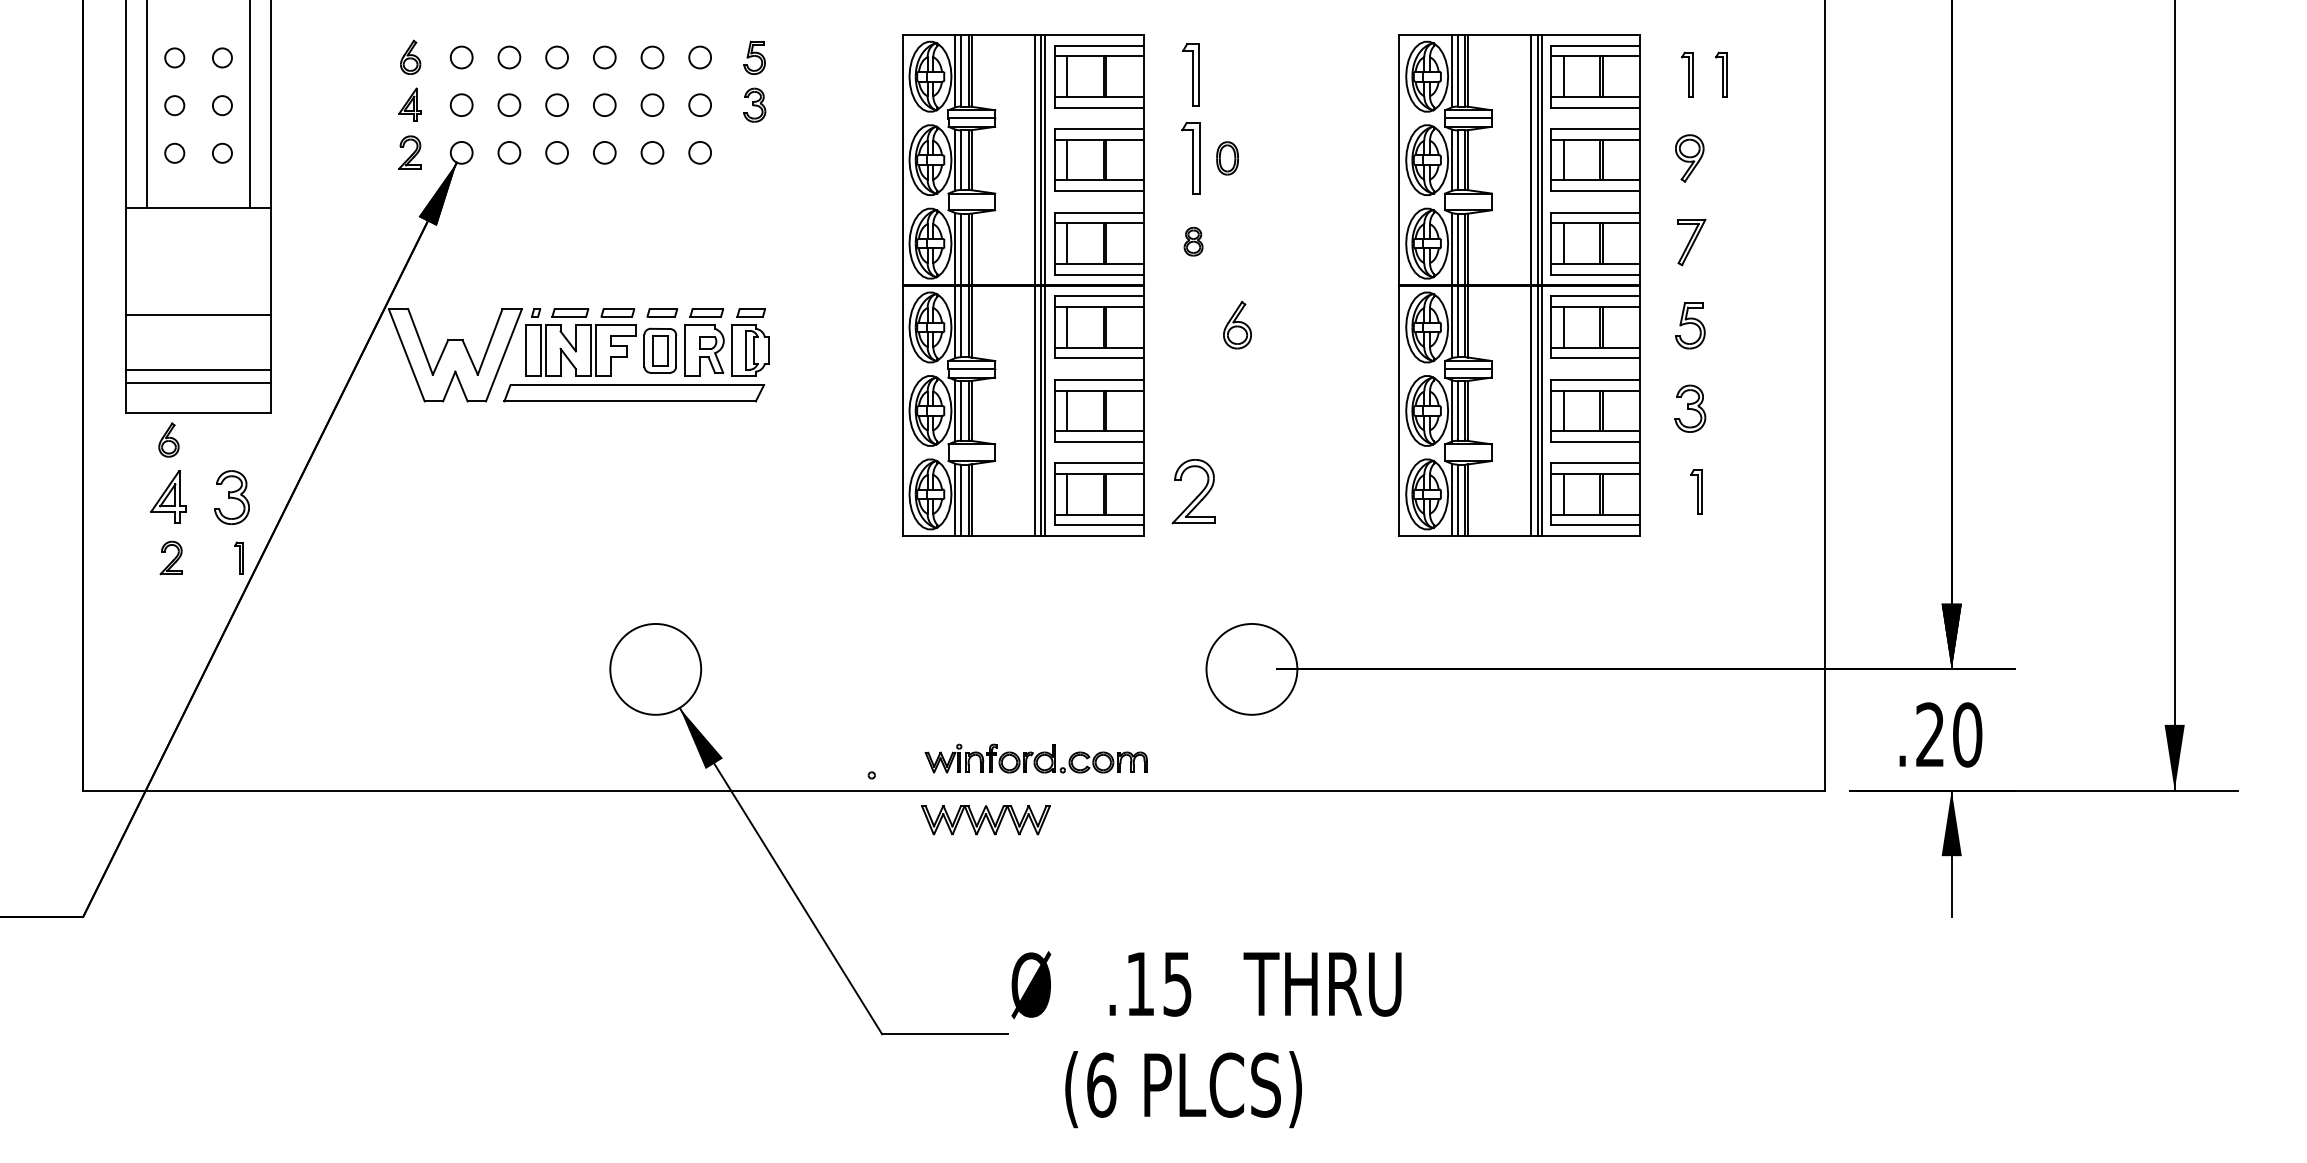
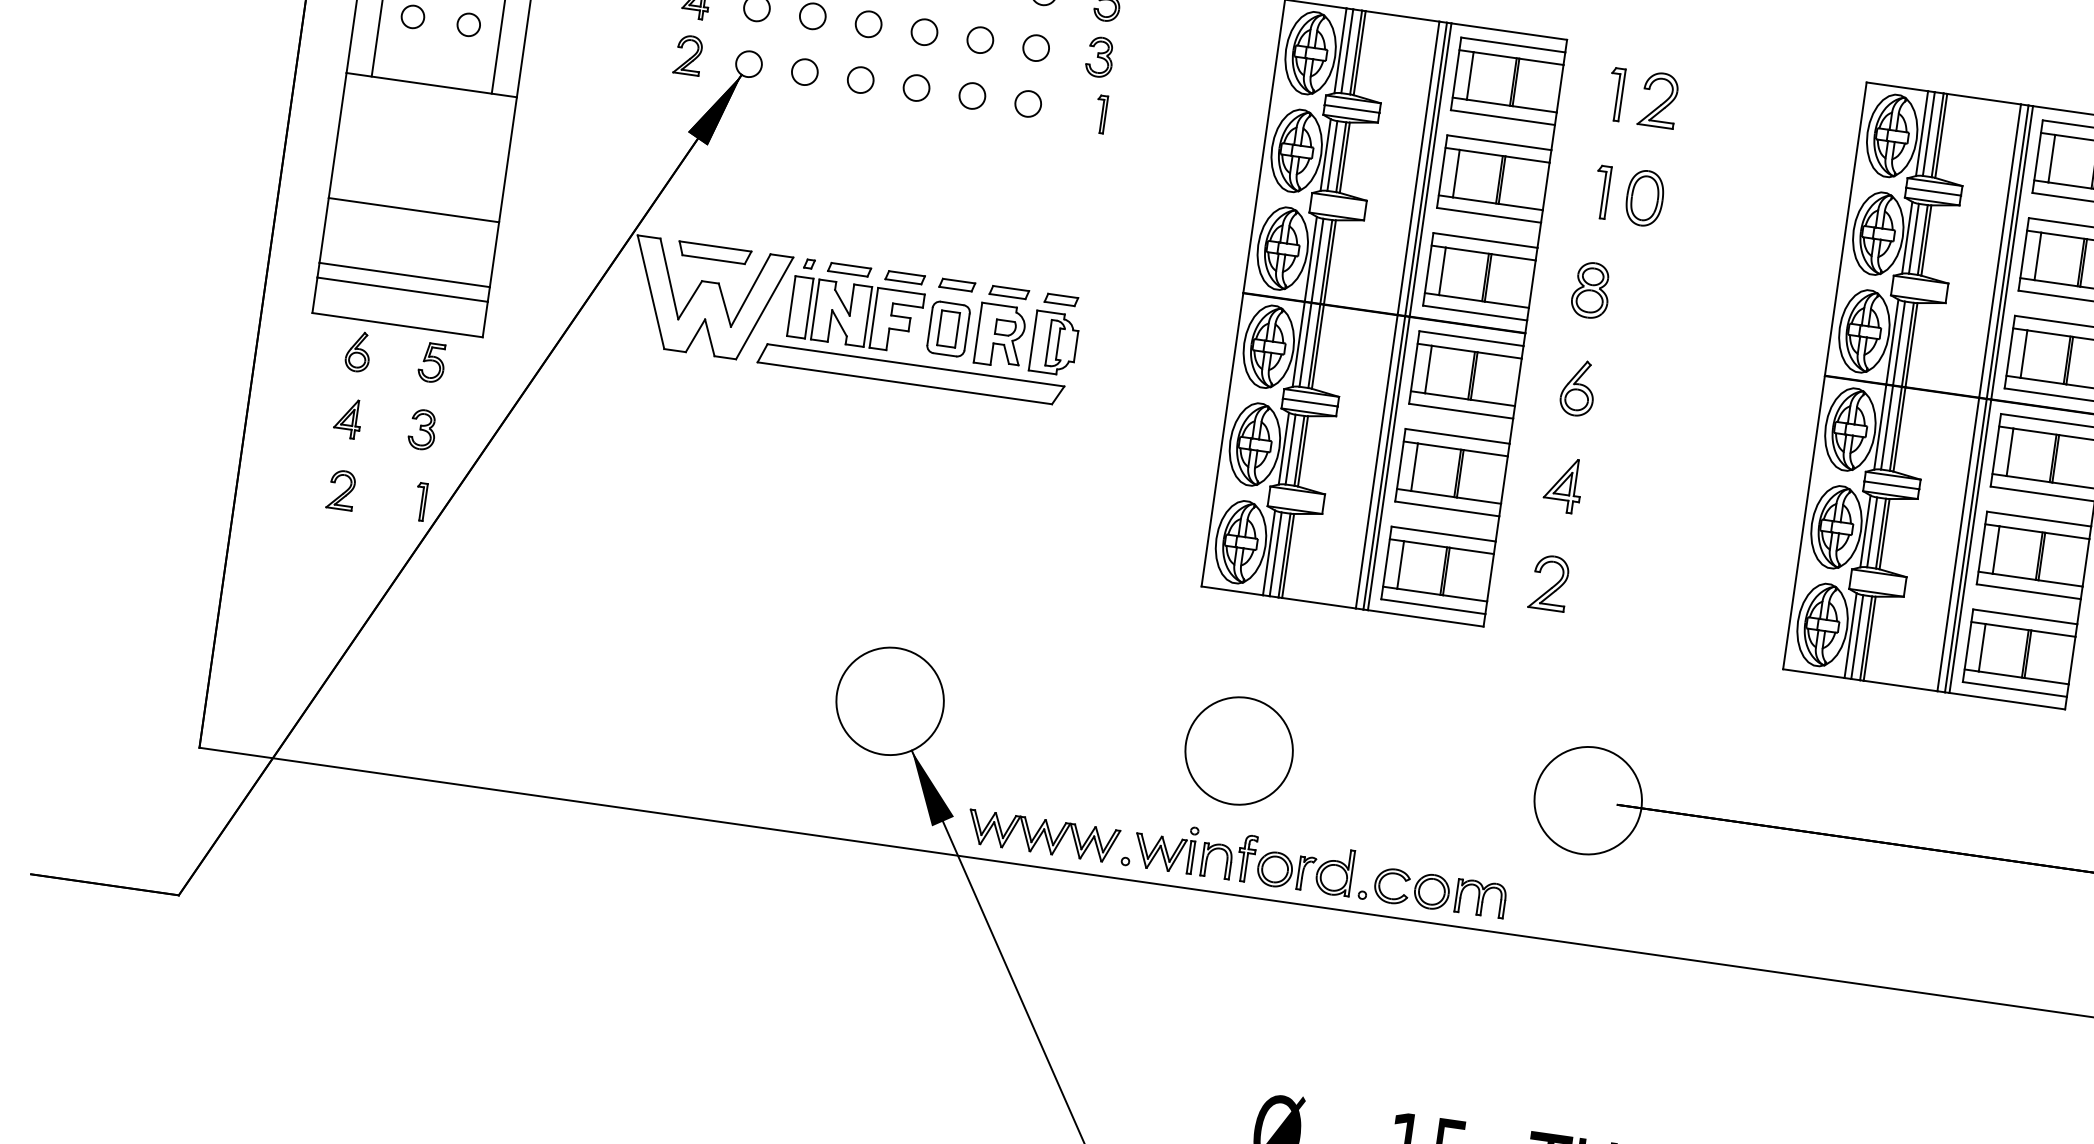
part: (1190, 74) -> (1615, 93), size x0.71
part: (1227, 74) -> (1658, 100), added
part: (761, 152) -> (1100, 113), added
part: (1190, 158) -> (1601, 192), size x0.62
part: (1227, 158) -> (1644, 198), size x1.43
part: (1193, 241) -> (1591, 289), size x1.67
part: (454, 314) -> (713, 252), added
part: (1237, 325) -> (1578, 388), moved
part: (1193, 407) -> (1563, 484), added
part: (231, 440) -> (431, 362), added
part: (1193, 491) -> (1549, 582), size x0.71
part: (167, 497) -> (347, 418), size x0.62
part: (231, 497) -> (422, 429), size x0.62
circle: (953, 669) -> (1238, 751), added
part: (1036, 758) -> (1321, 869), size x1.43
part: (985, 820) -> (1042, 836), moved

